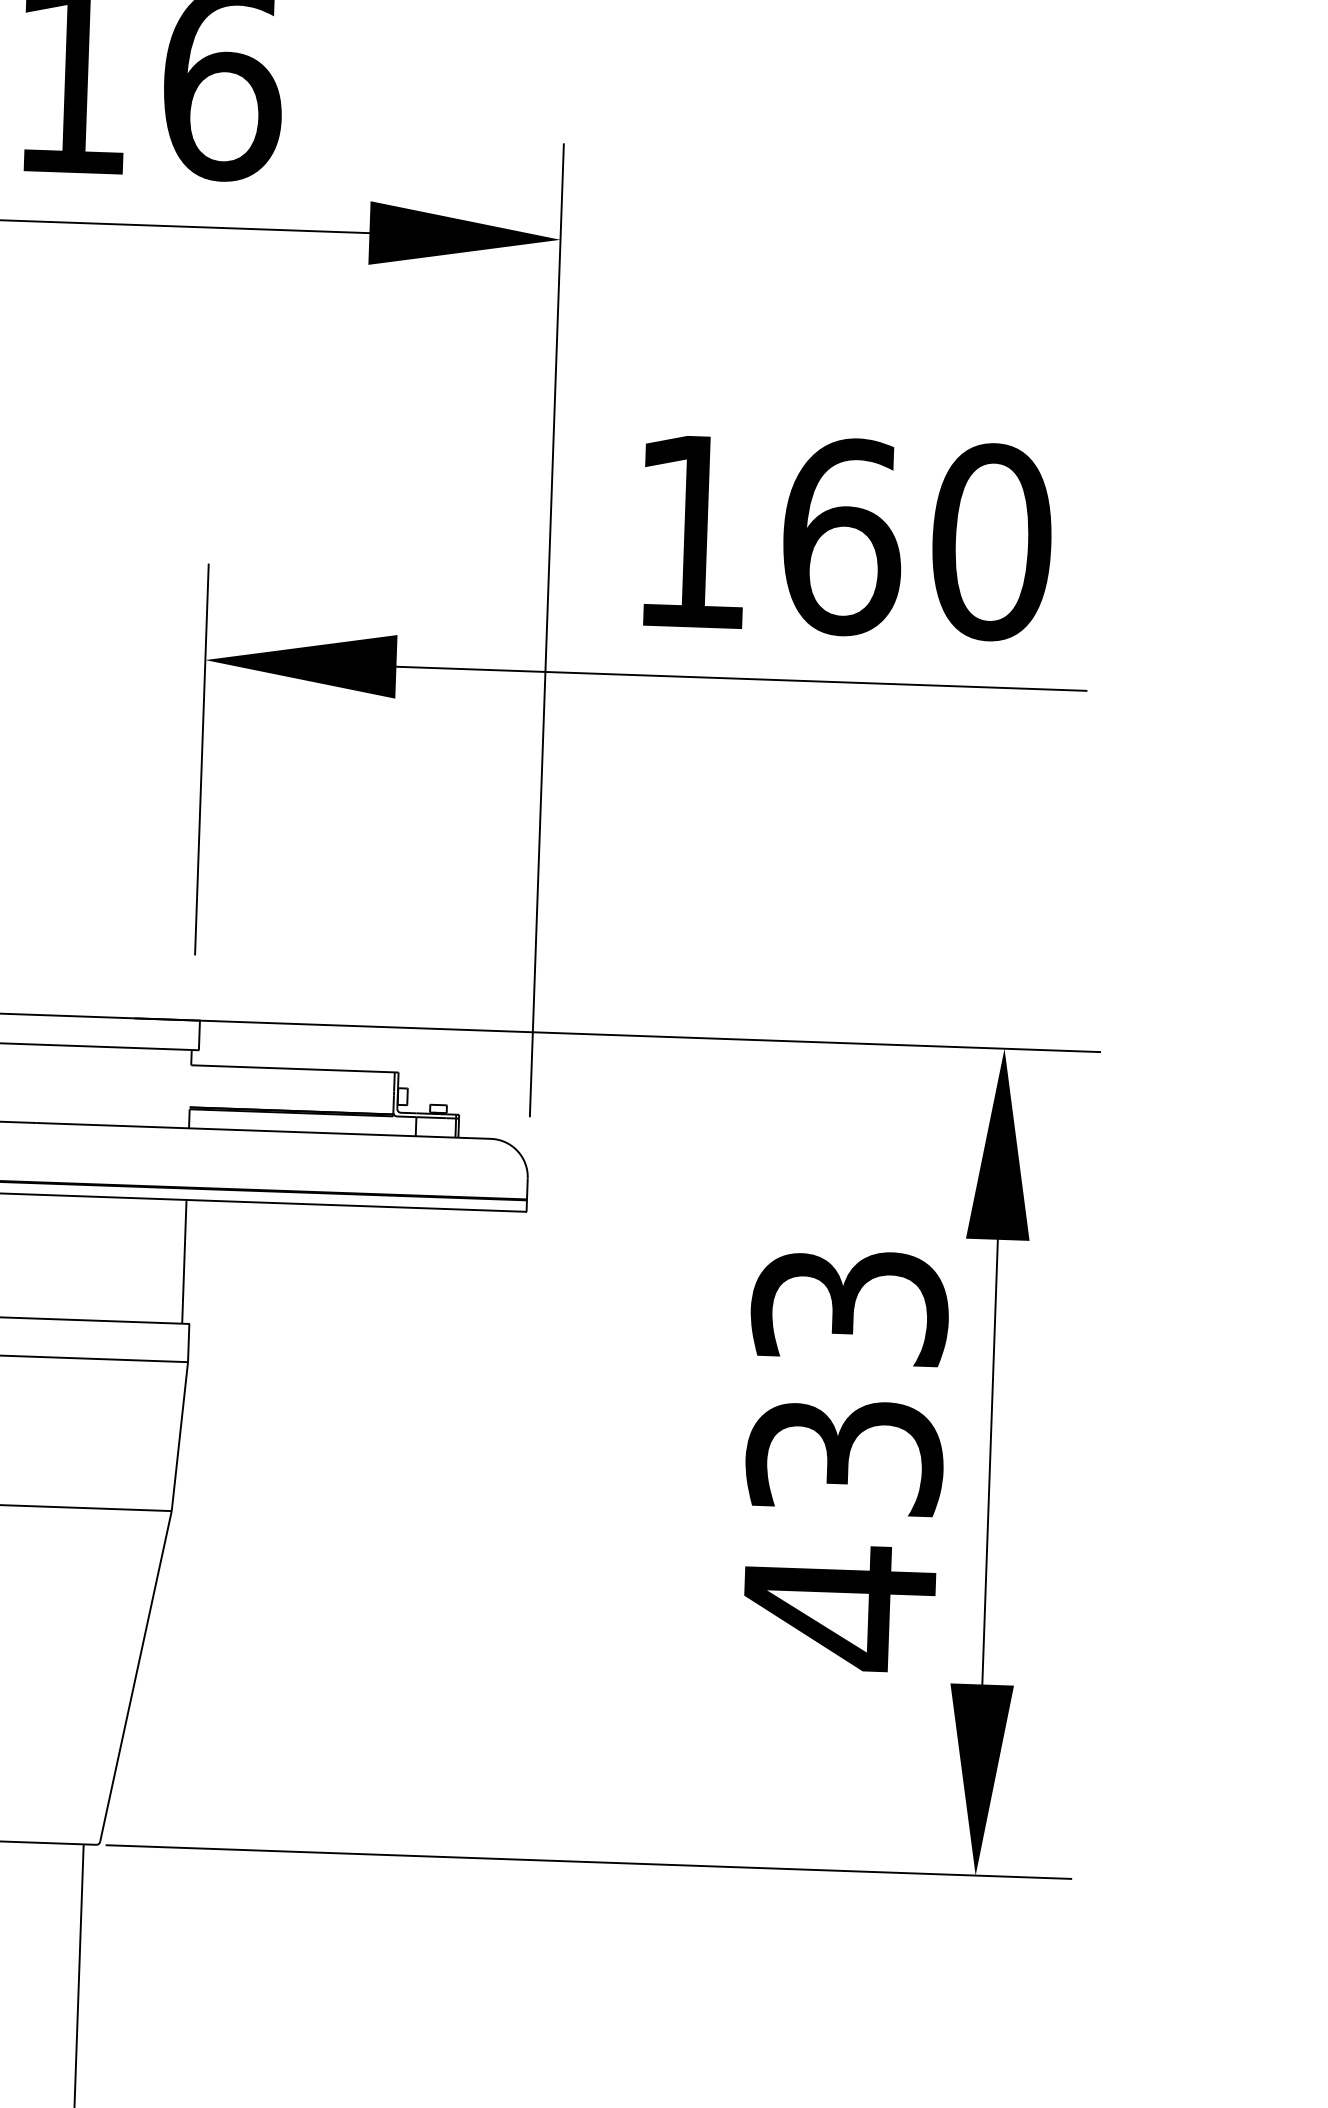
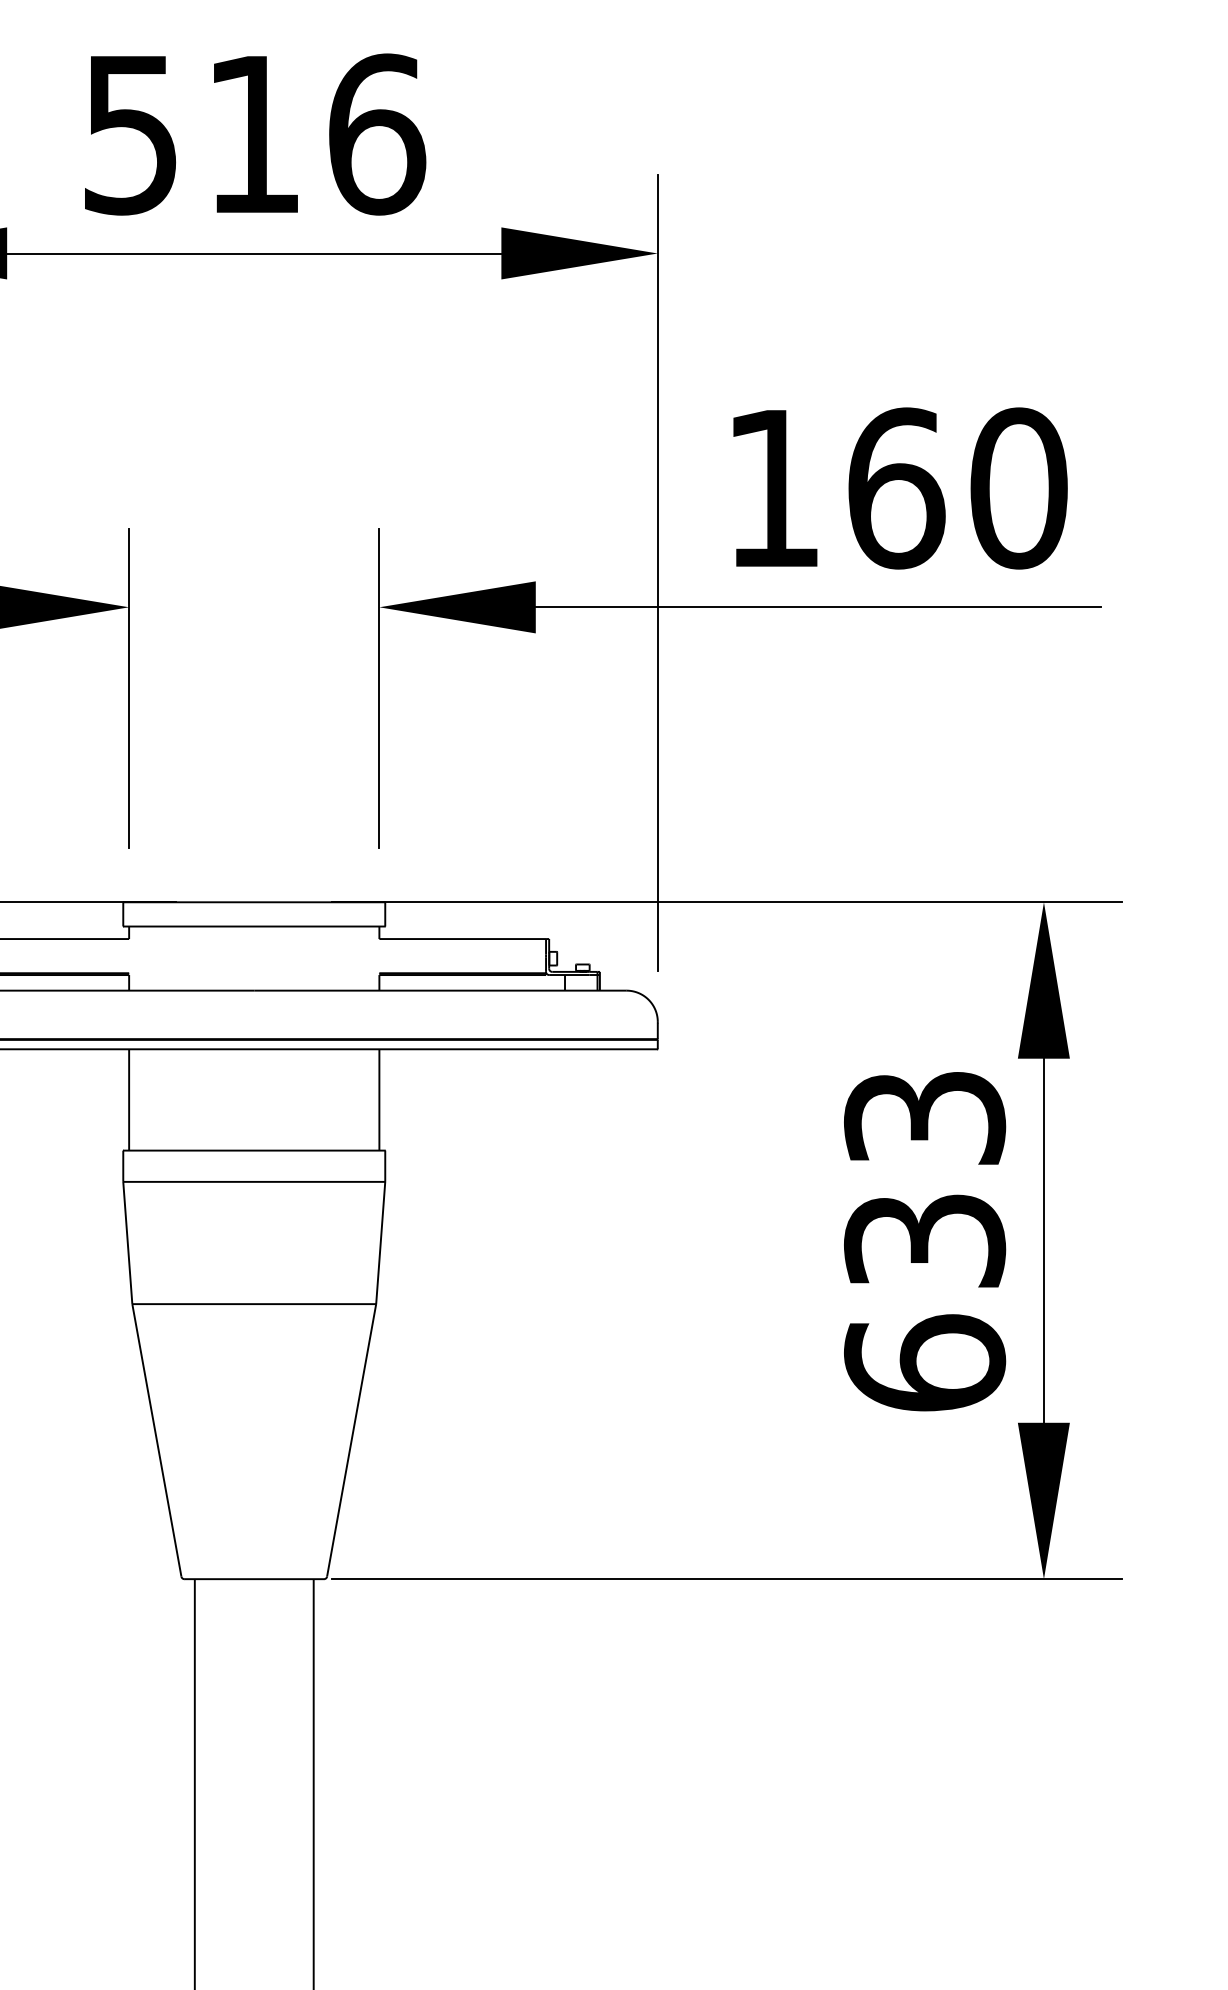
text: (840, 1608) -> (925, 1364), 433 -> 633

